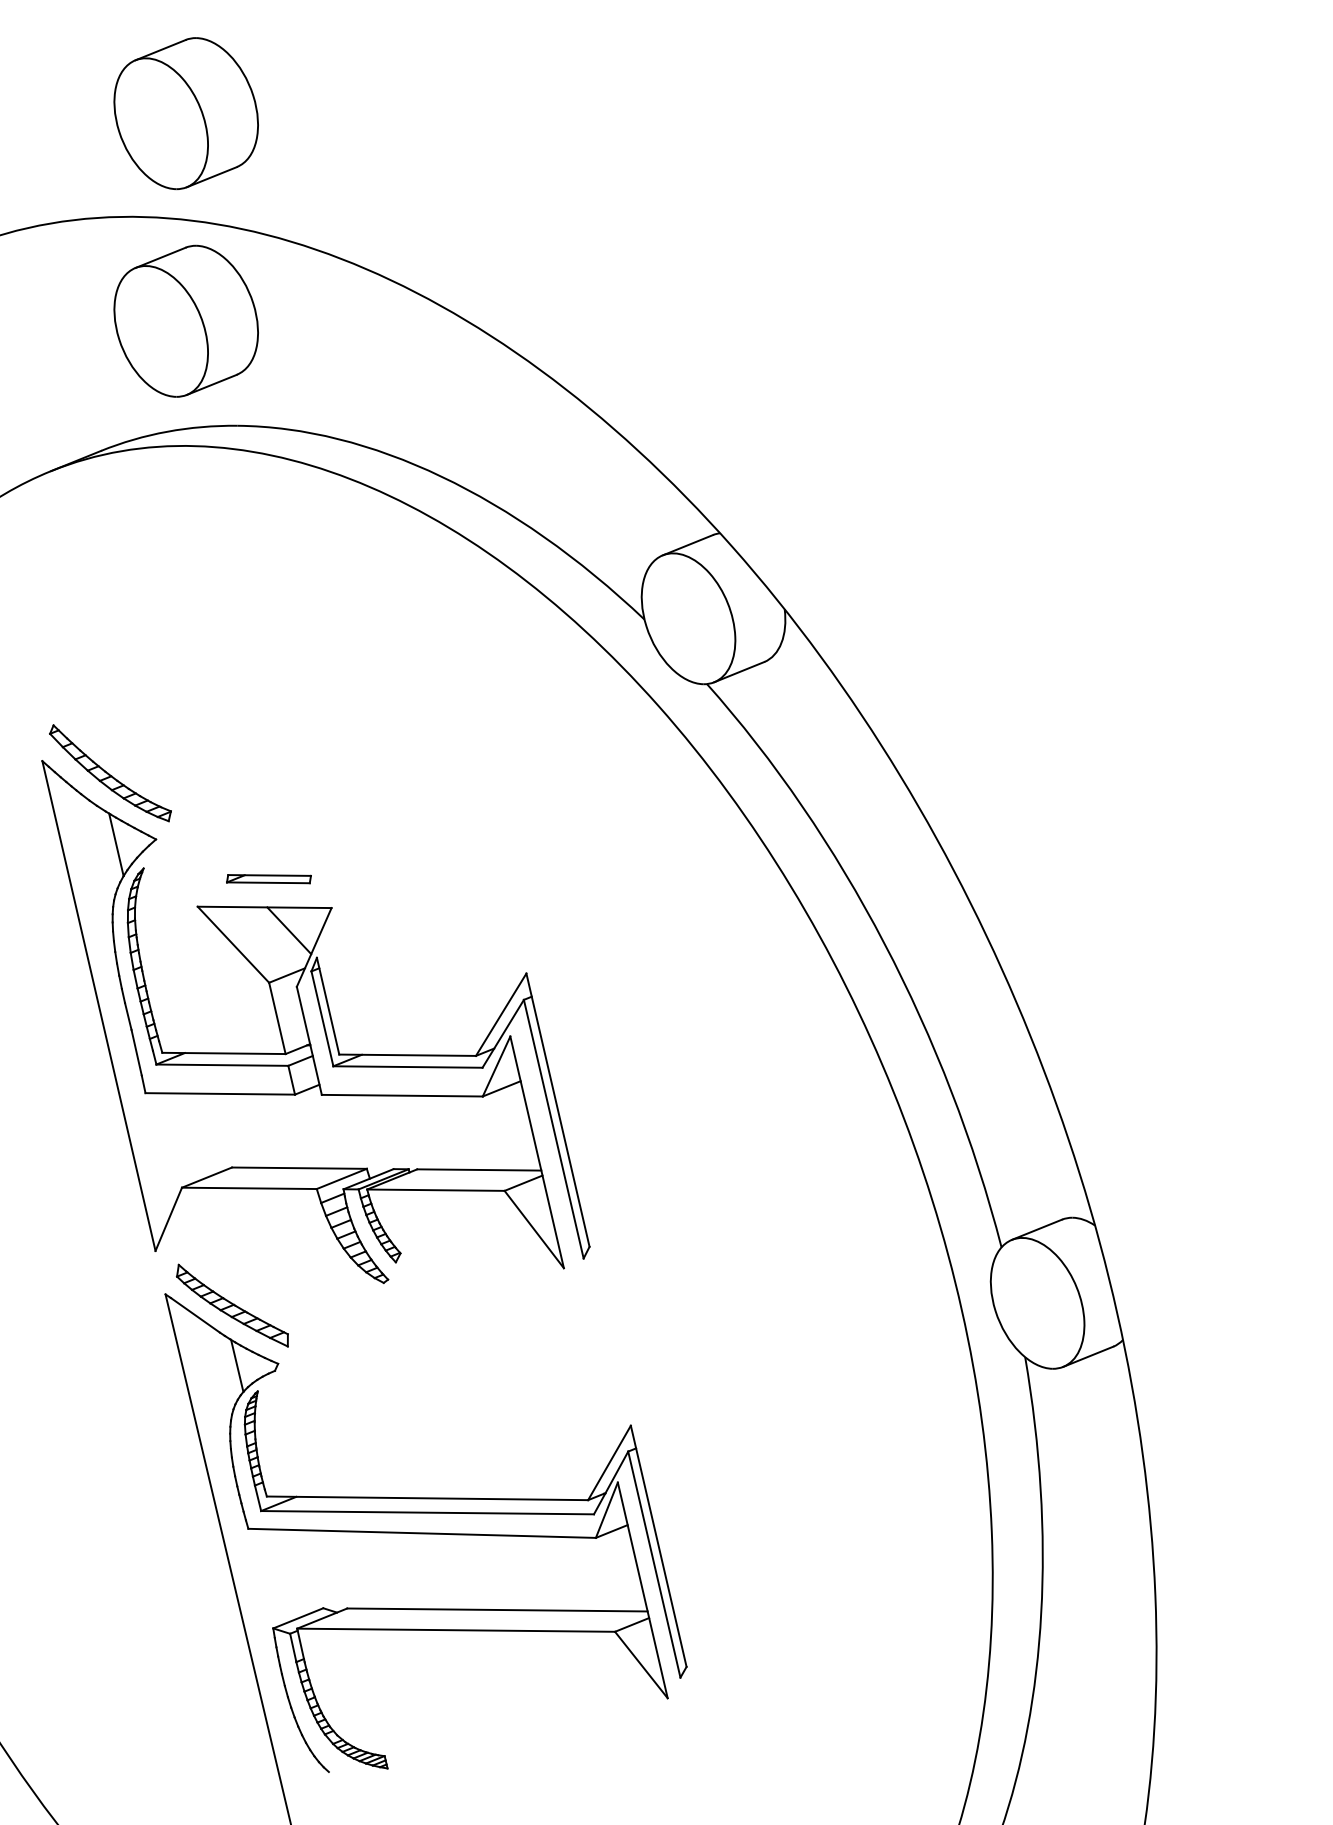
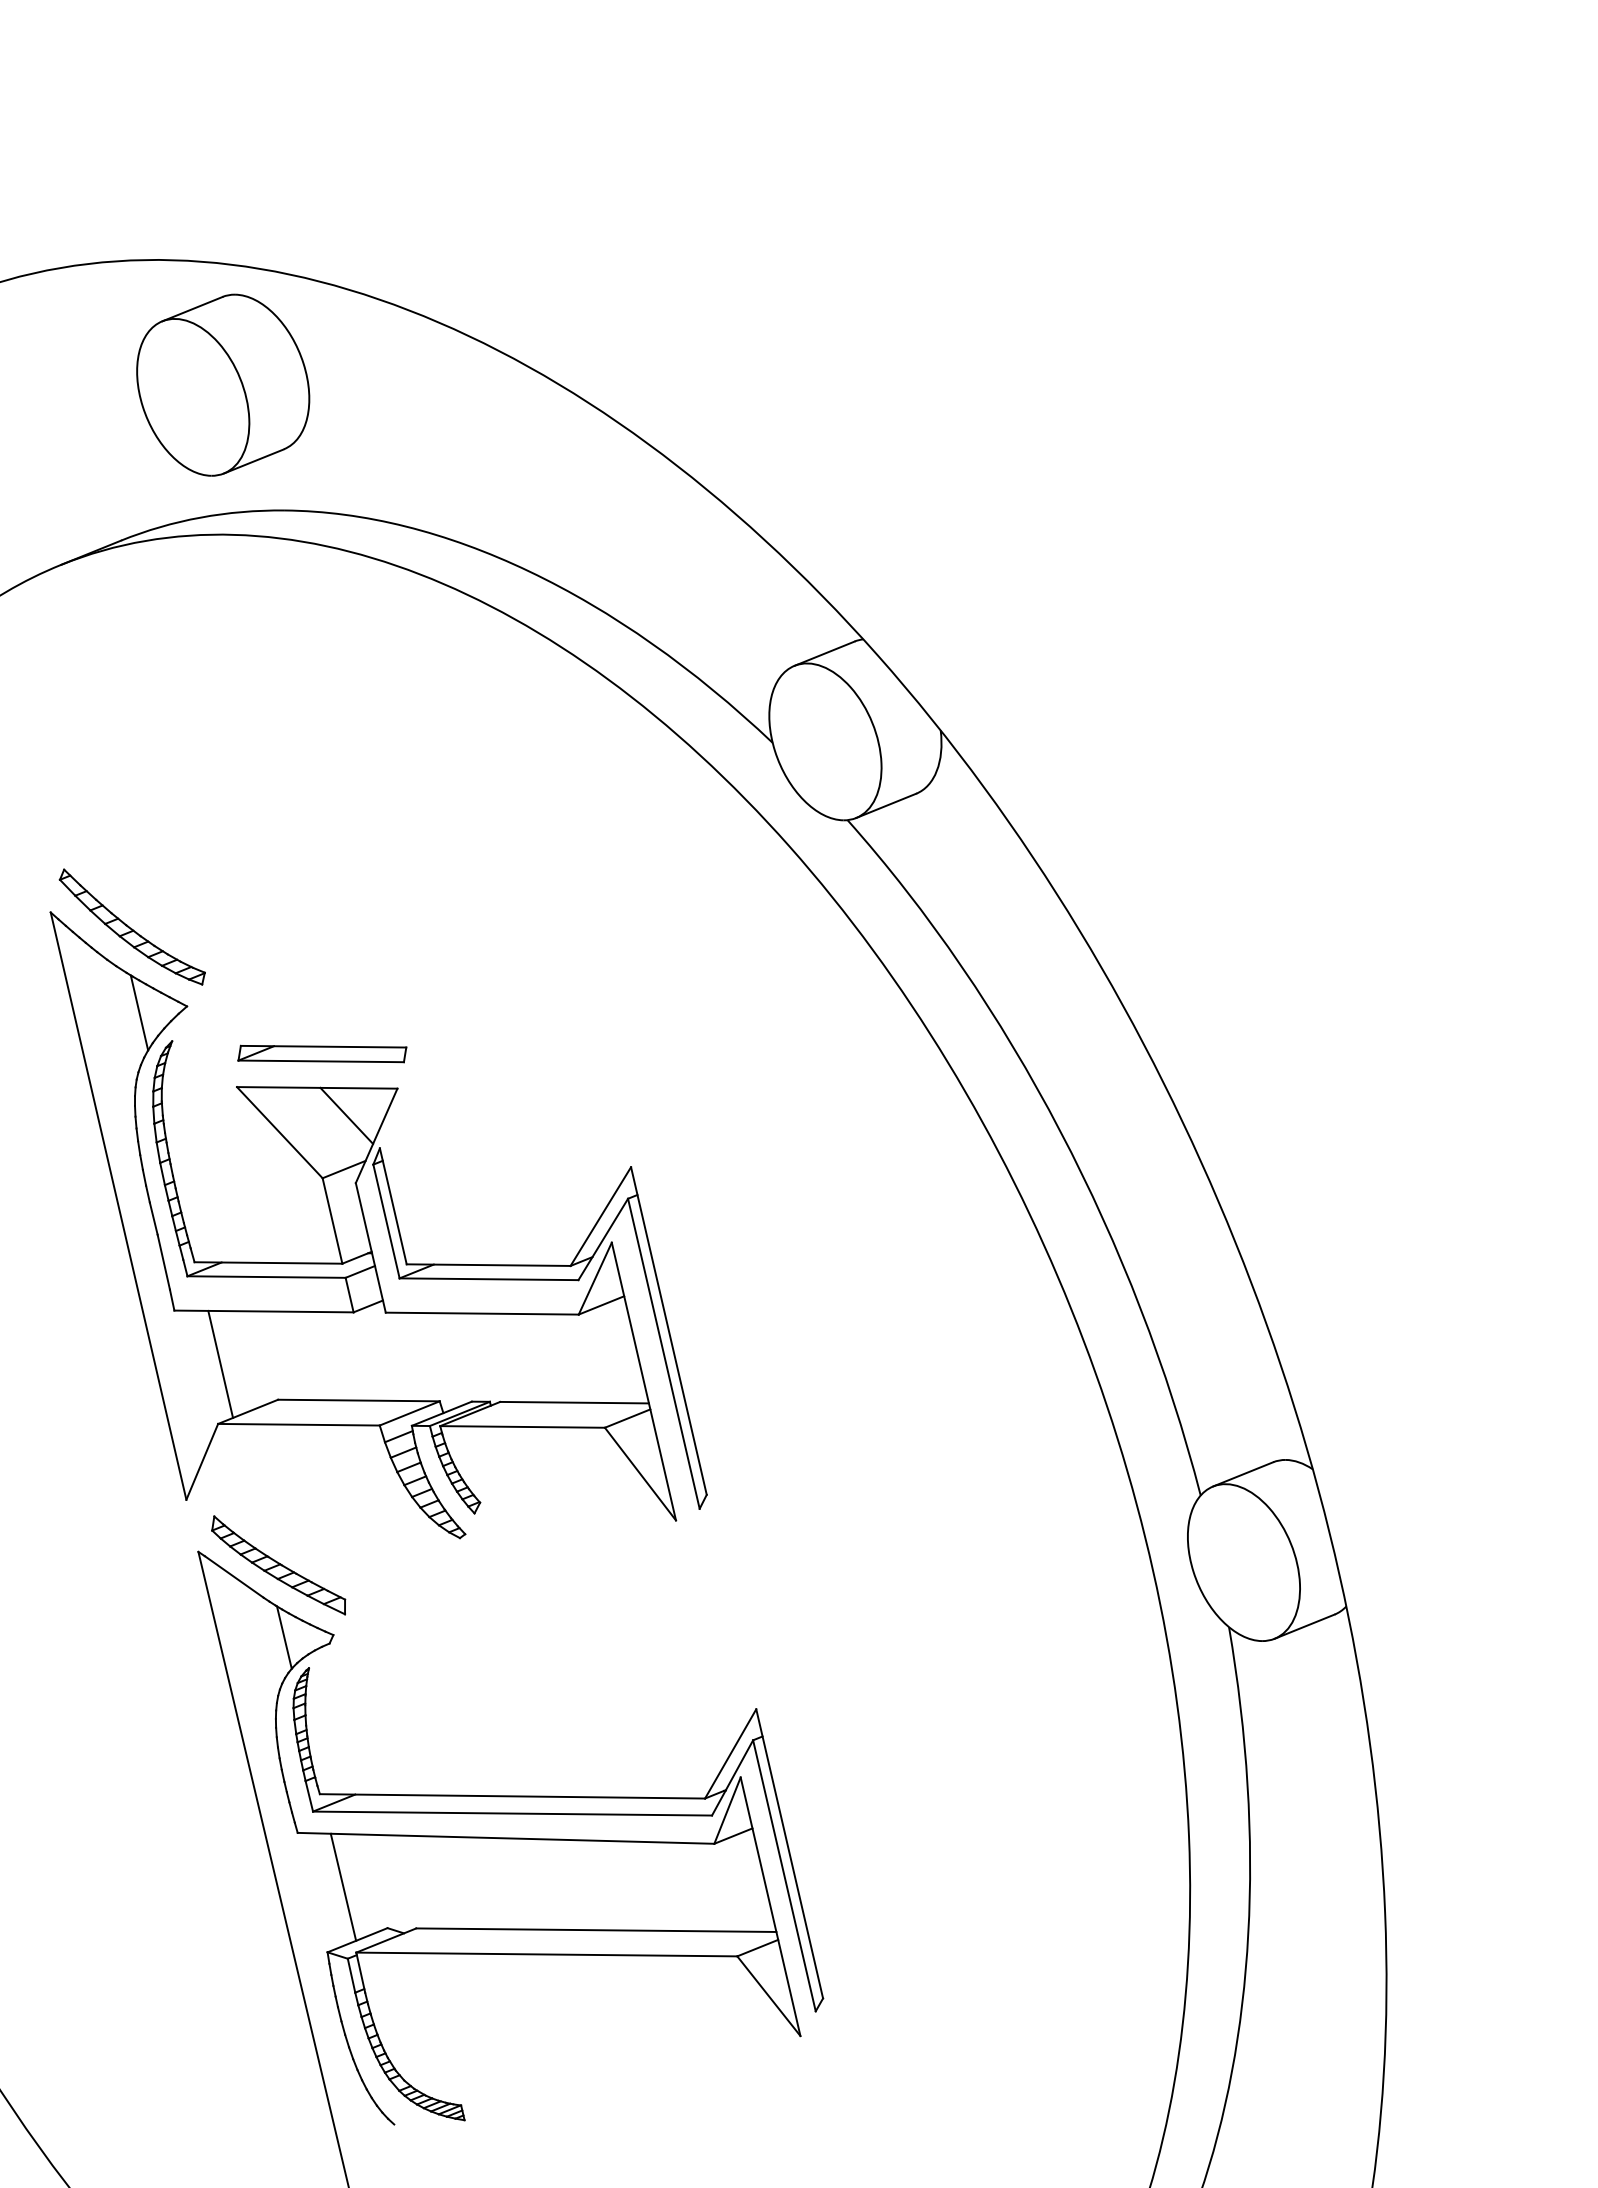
part: (186, 113) -> (223, 135), removed
part: (269, 878) -> (322, 1053), size x1.67
line: (183, 1137) -> (220, 1363), added
line: (286, 1573) -> (343, 1886), added

